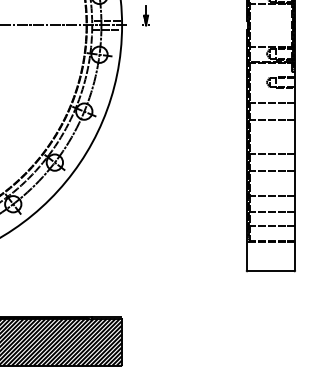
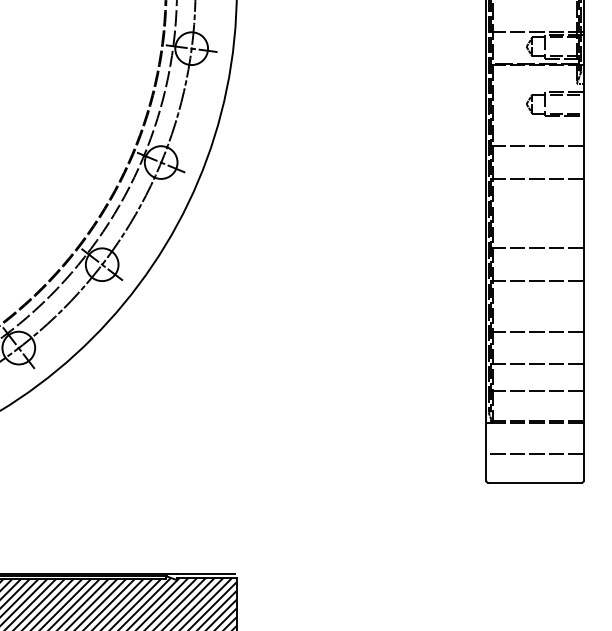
line: (270, 257) -> (534, 454), added

